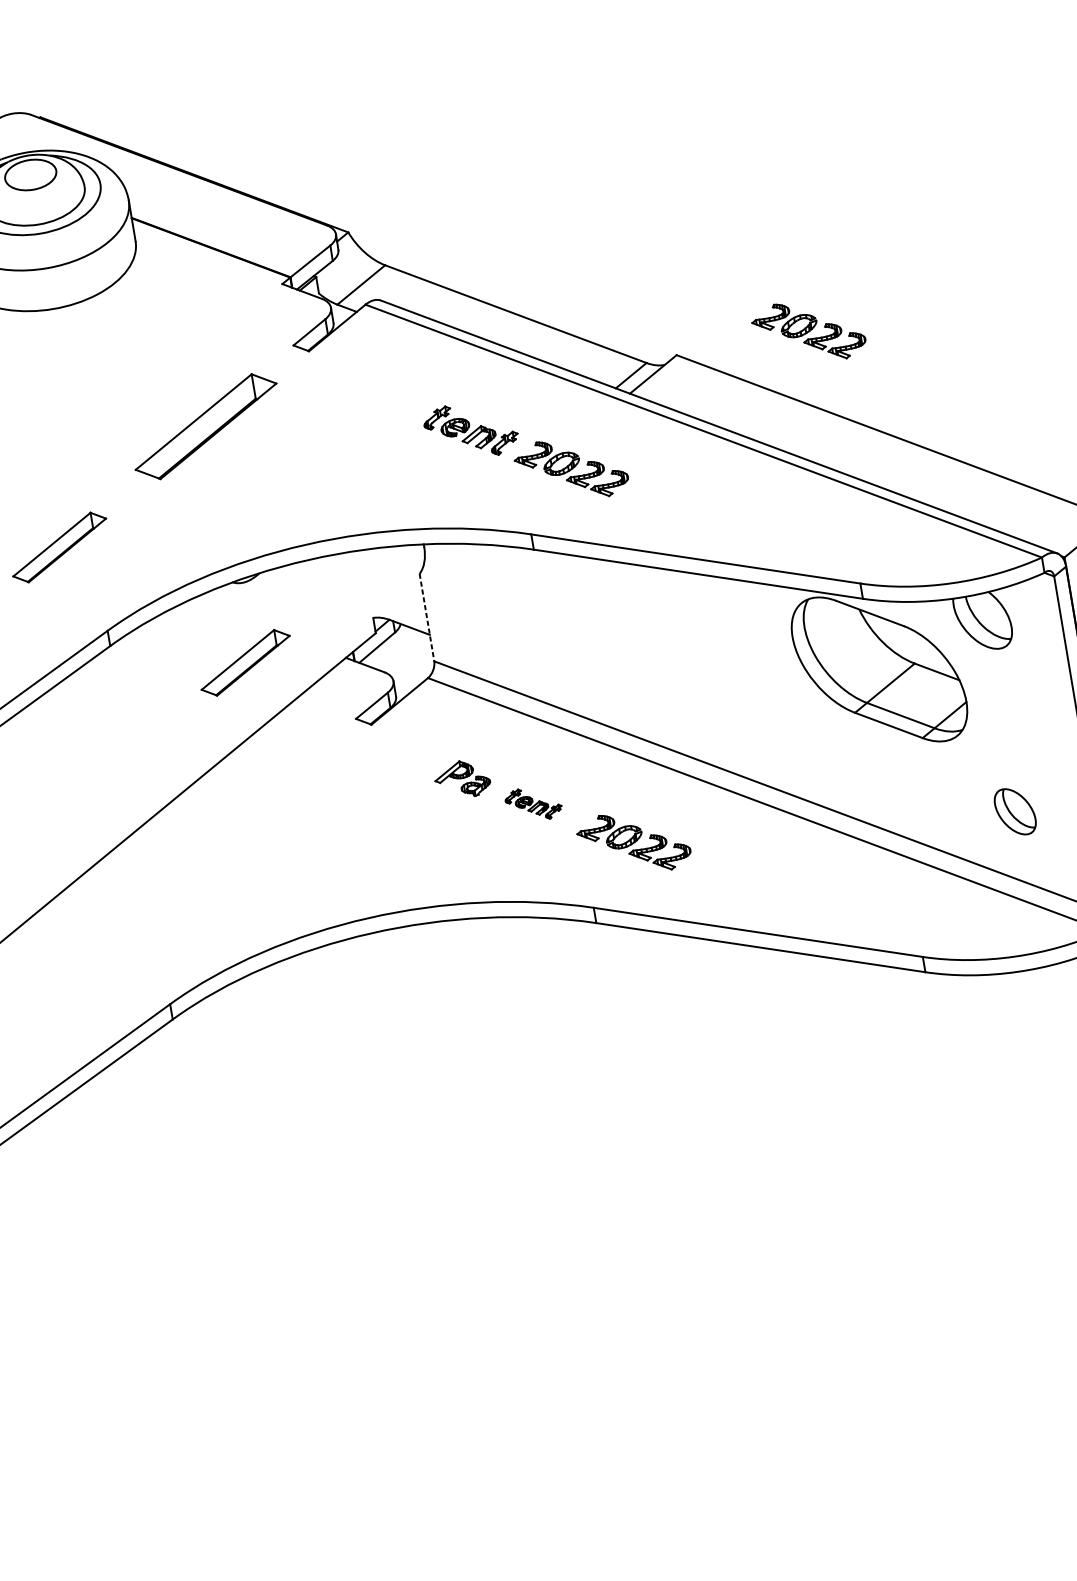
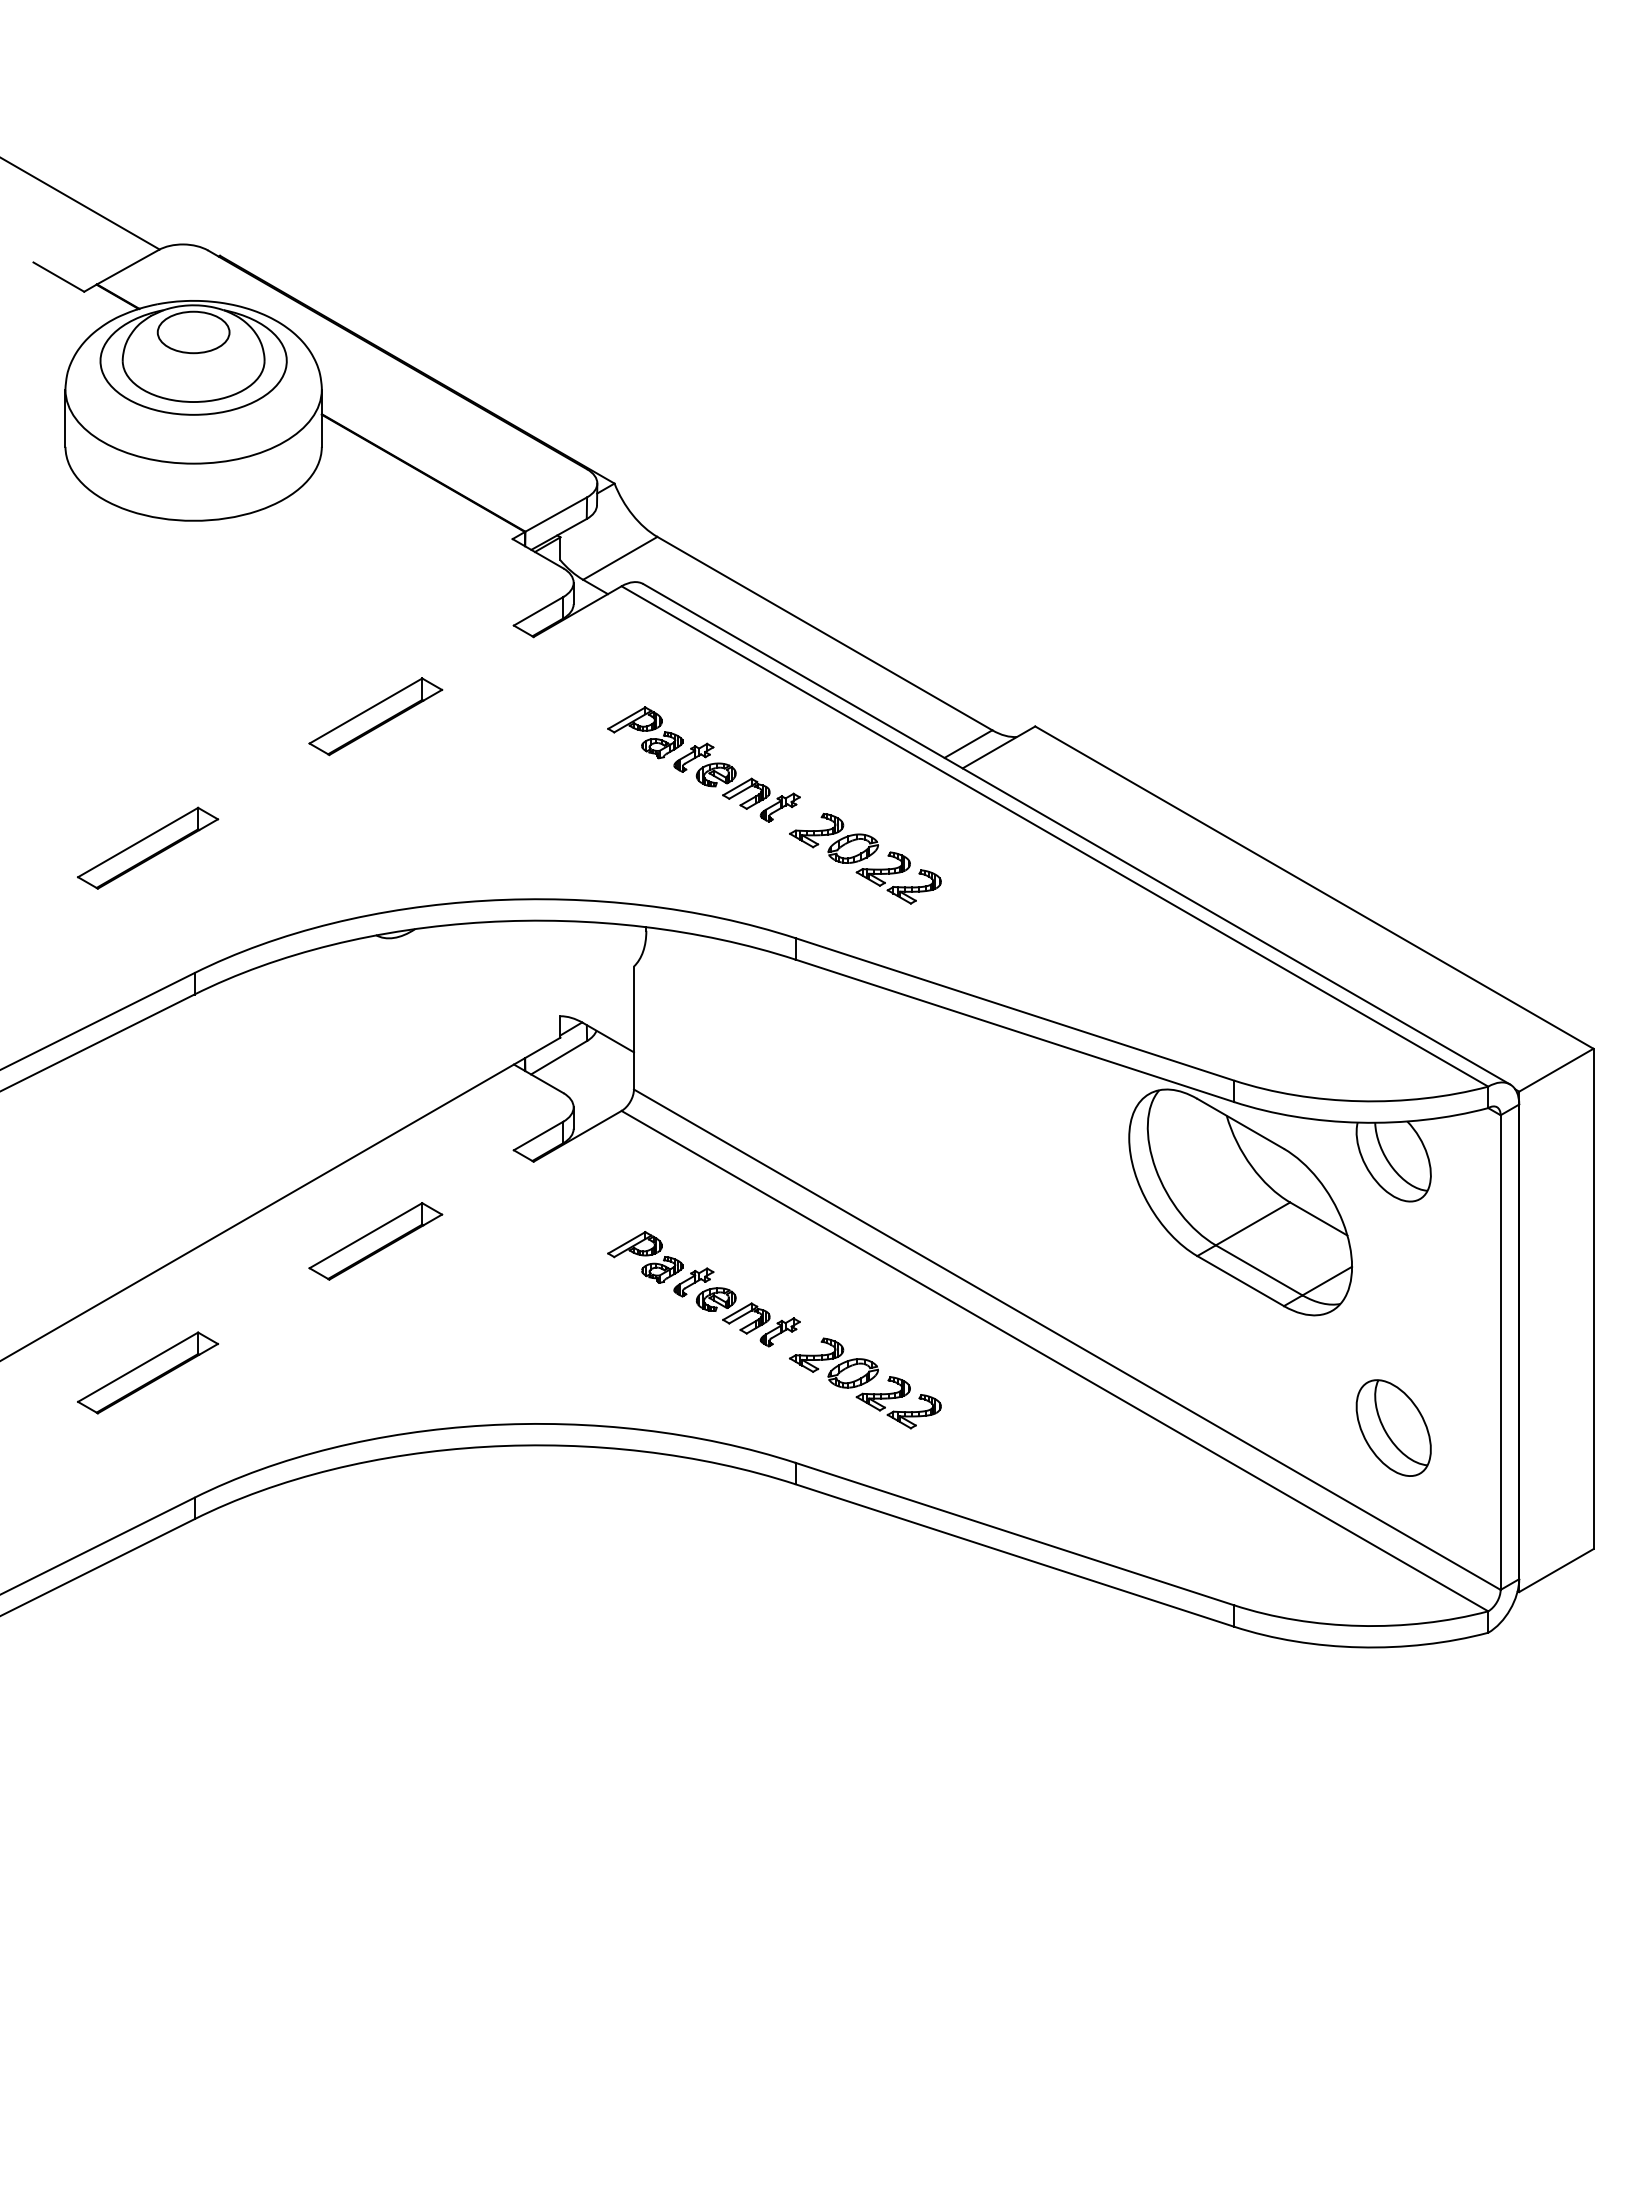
part: (808, 331) -> (1221, 724), removed
part: (399, 405) -> (645, 732), added
part: (205, 426) -> (375, 716), size x0.62
line: (426, 617) -> (633, 1028), dashed -> solid
part: (245, 662) -> (375, 1241), moved
part: (533, 804) -> (736, 1307), size x1.67
part: (1015, 811) -> (1393, 1427), size x1.43
part: (121, 920) -> (147, 1372), added

